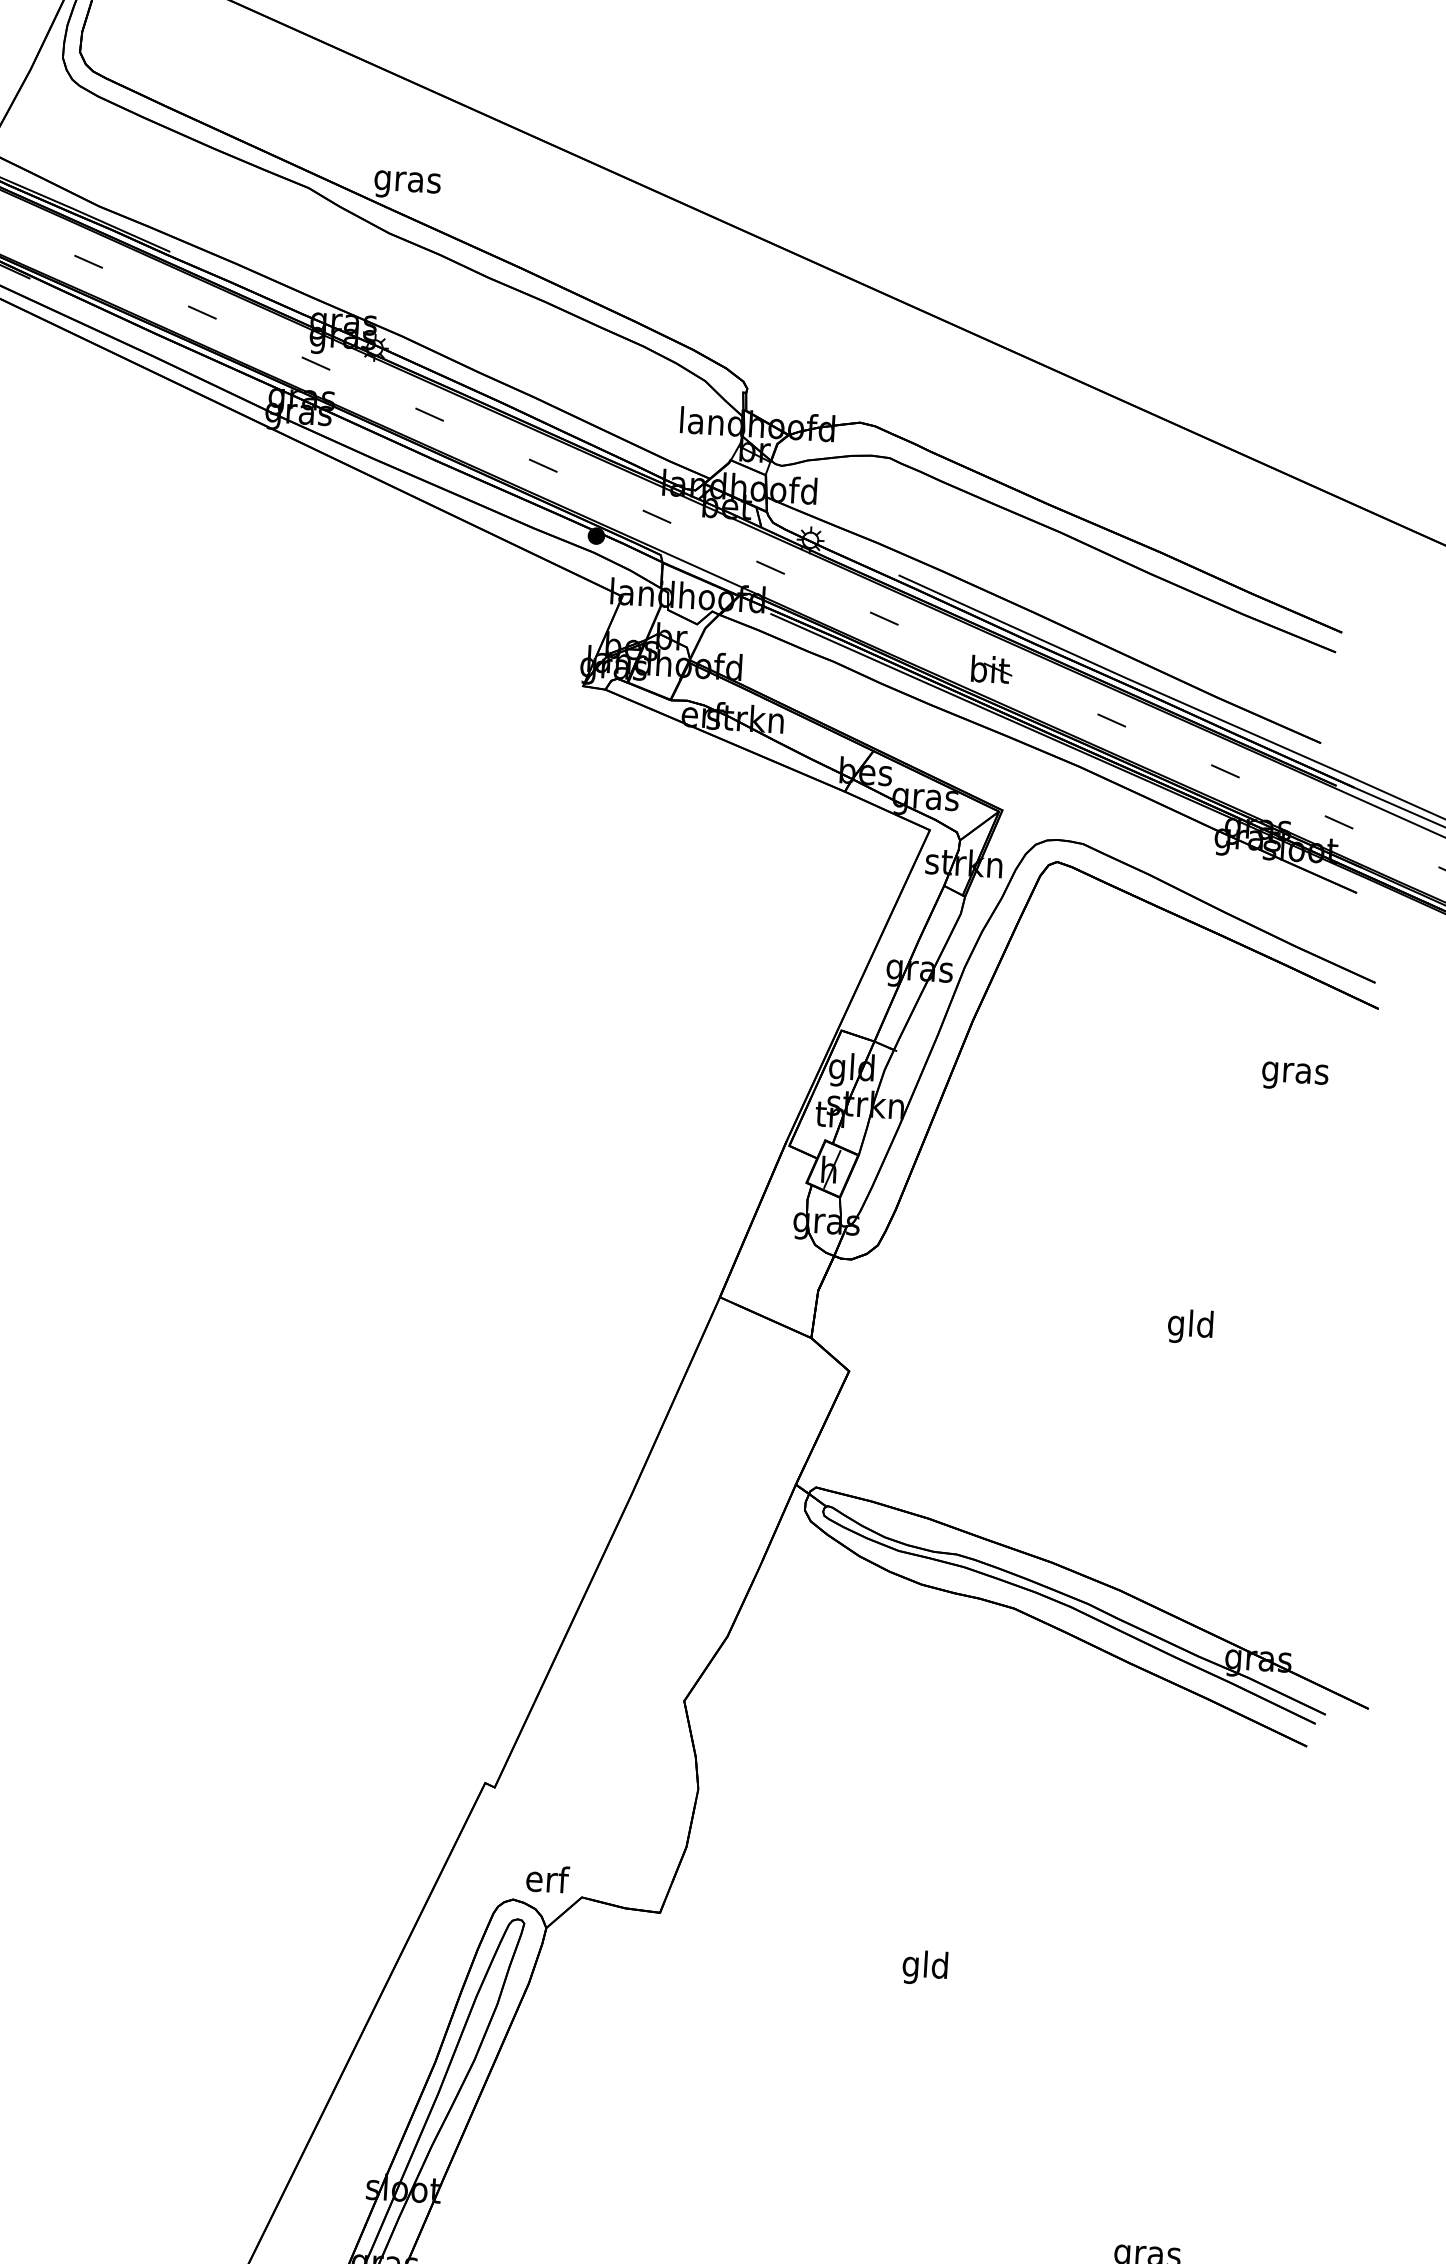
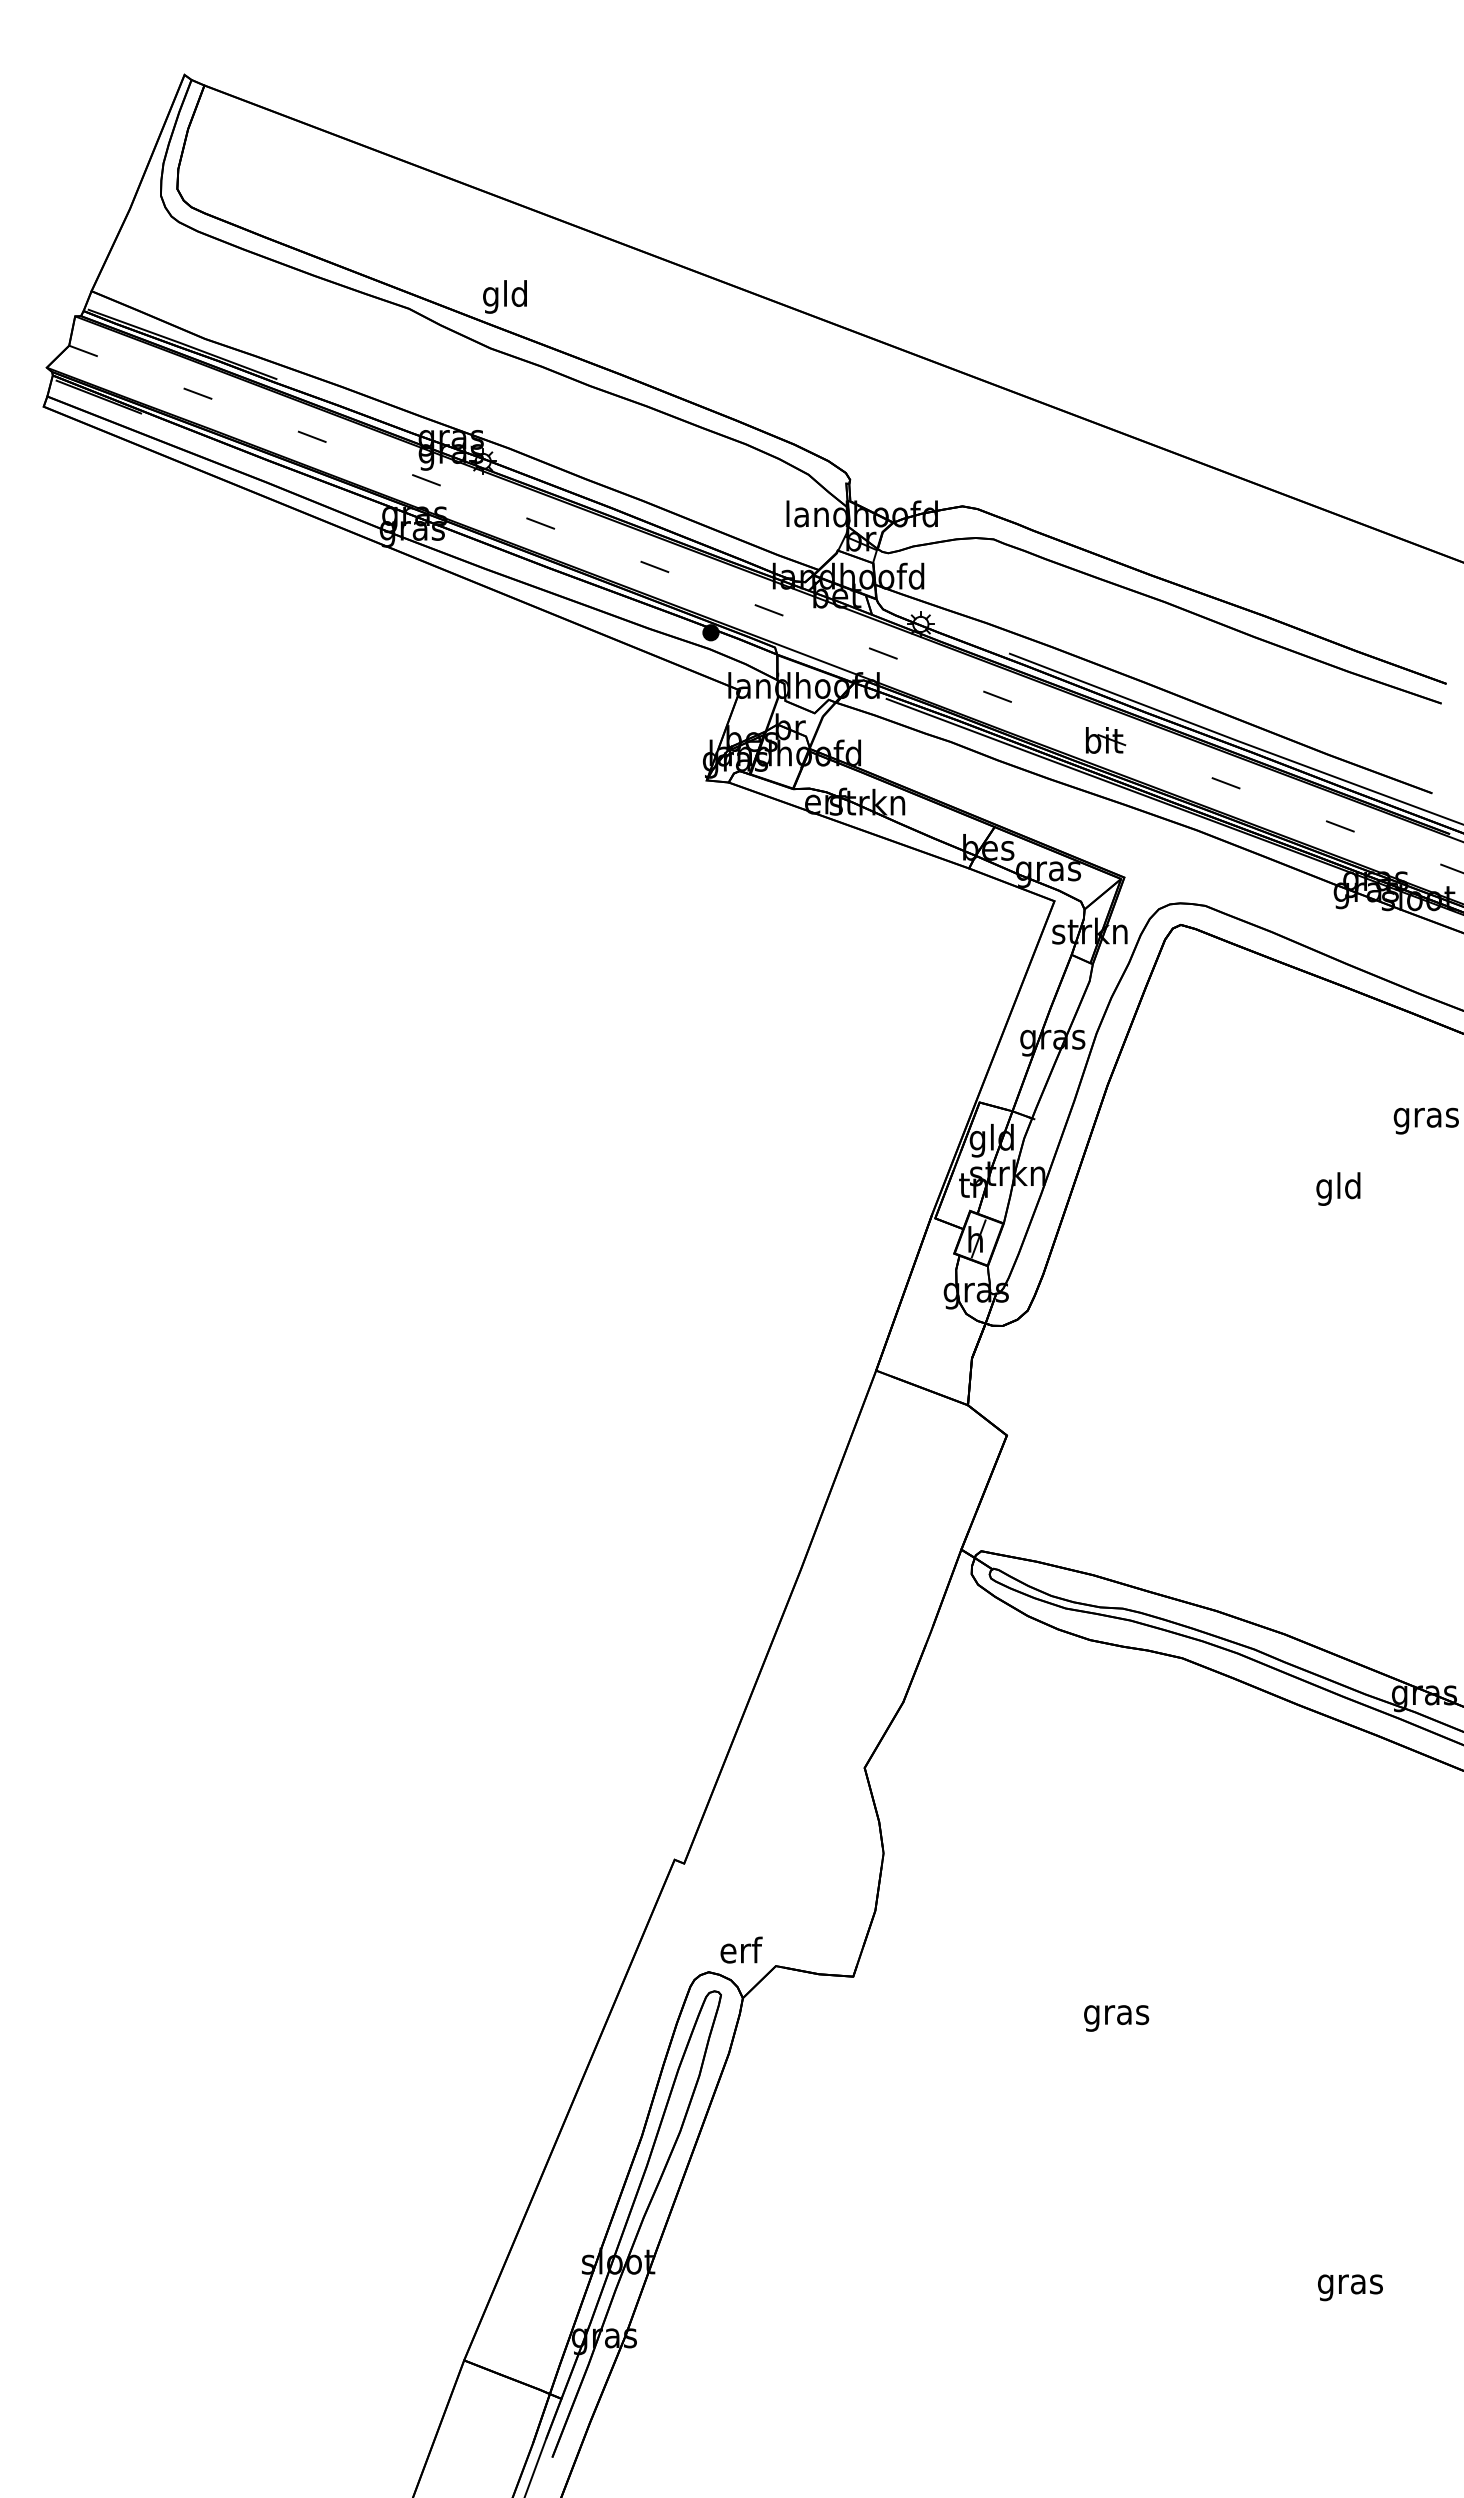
text: (407, 181) -> (505, 296), gras -> gld
text: (1190, 1326) -> (1338, 1188), moved
text: (925, 1967) -> (1116, 2014), gld -> gras

